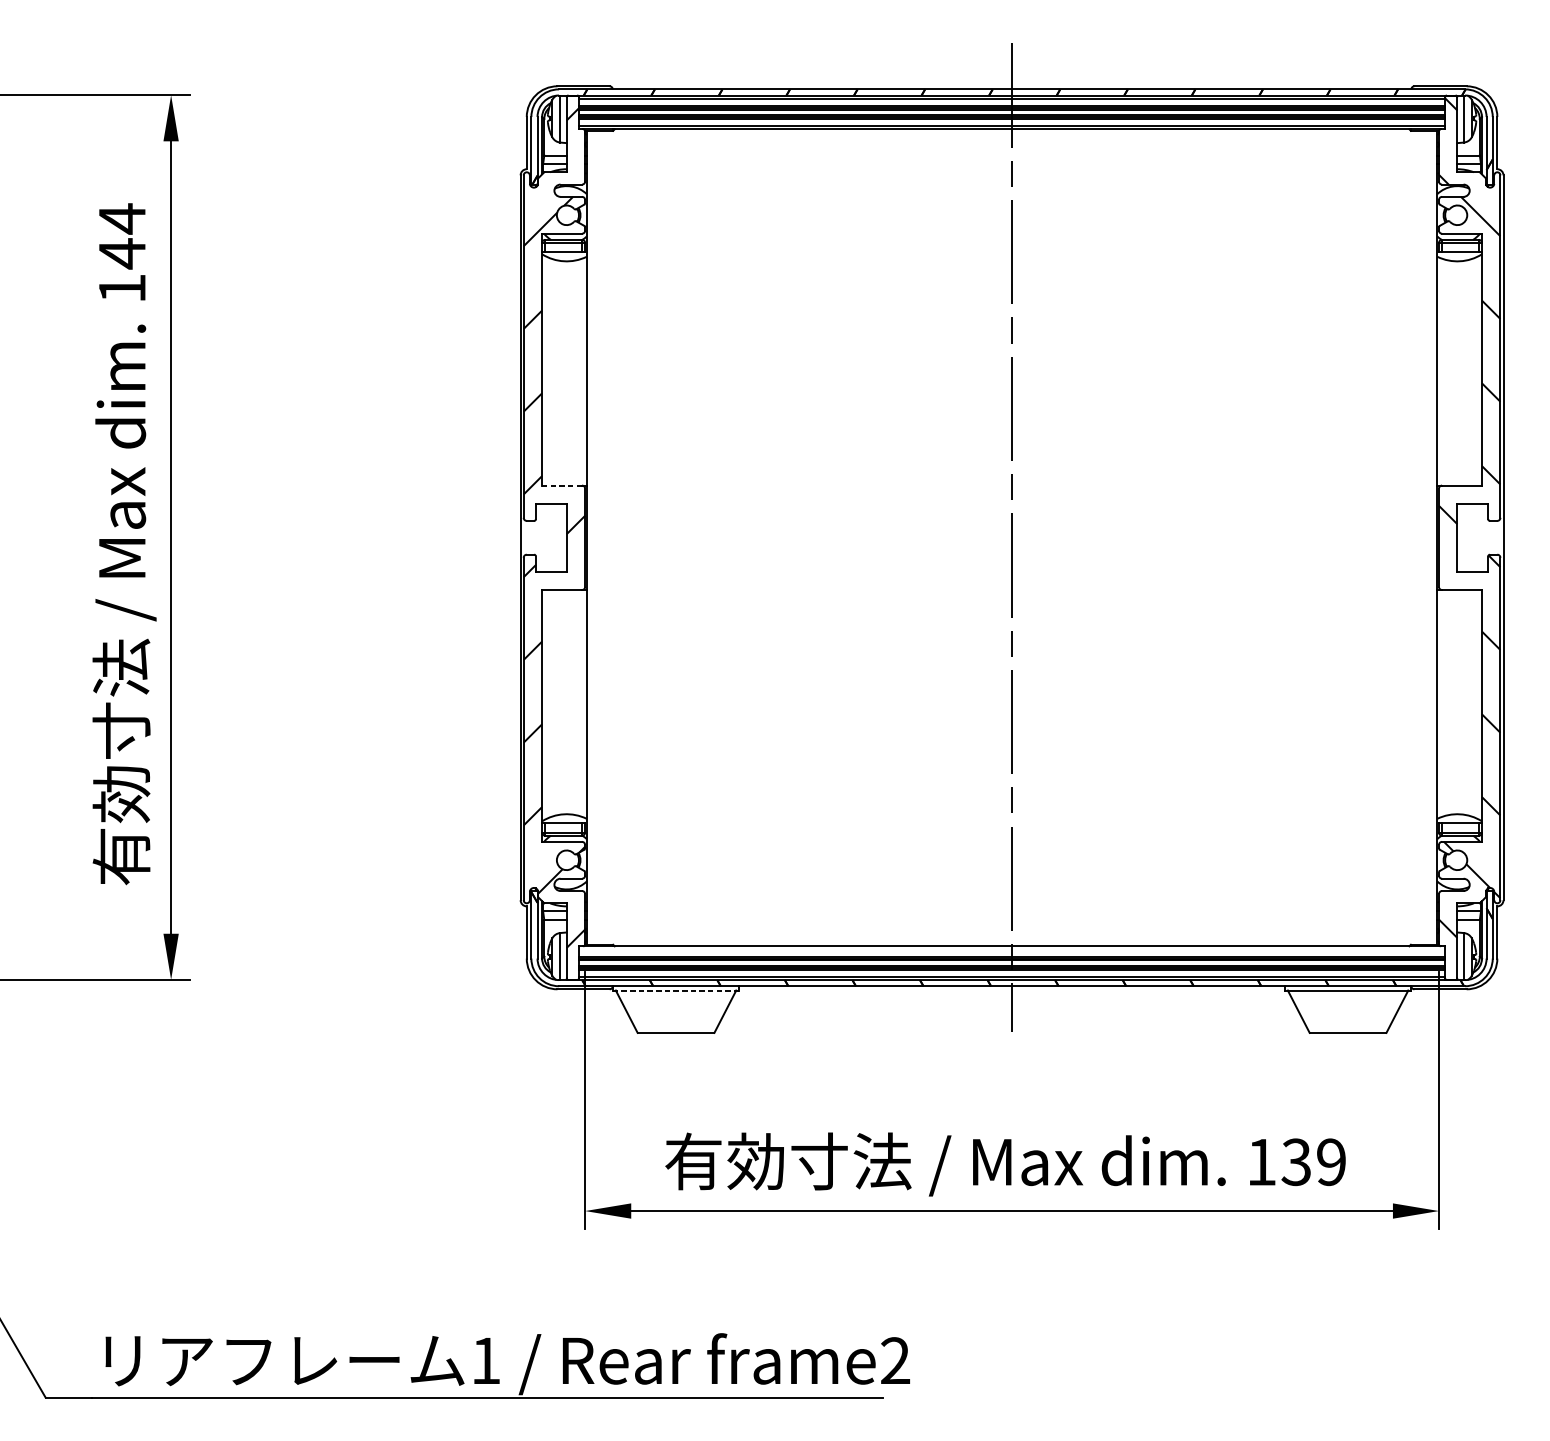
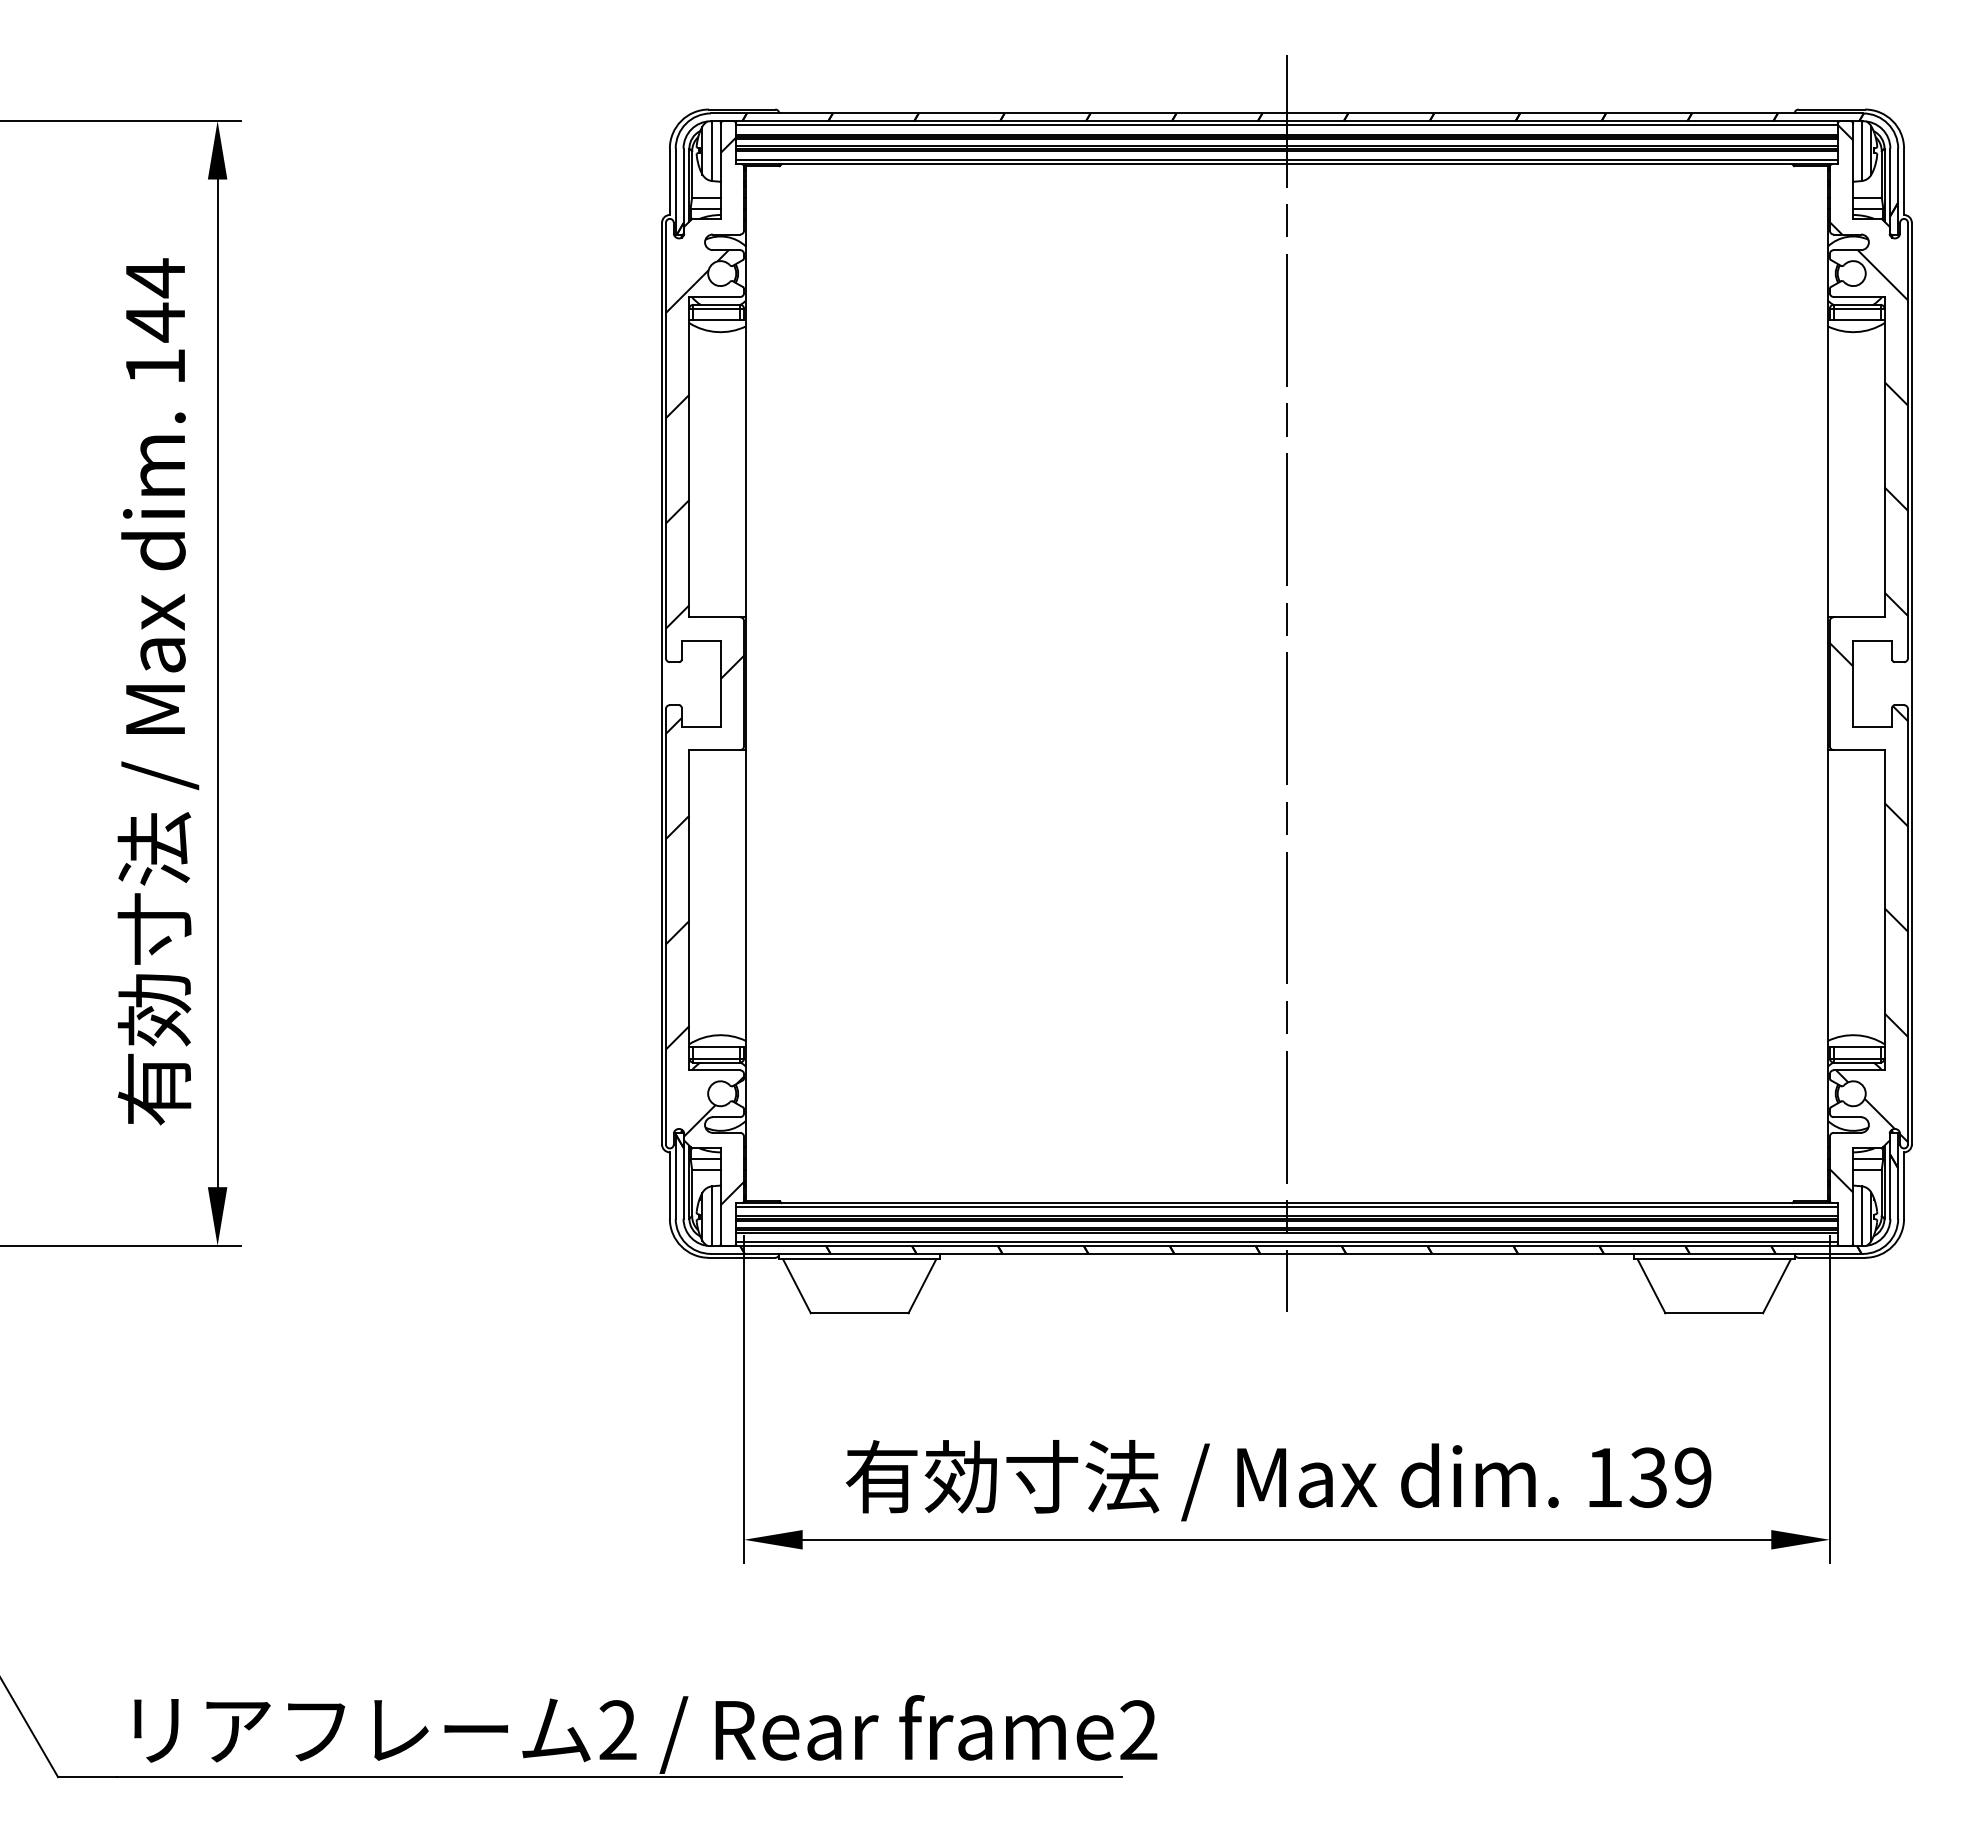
line: (561, 485) -> (714, 617), dashed -> solid
line: (1011, 949) -> (1286, 1207), added
line: (676, 990) -> (860, 1259), dashed -> solid
text: (485, 1360) -> (617, 1729), 1 -> 2

